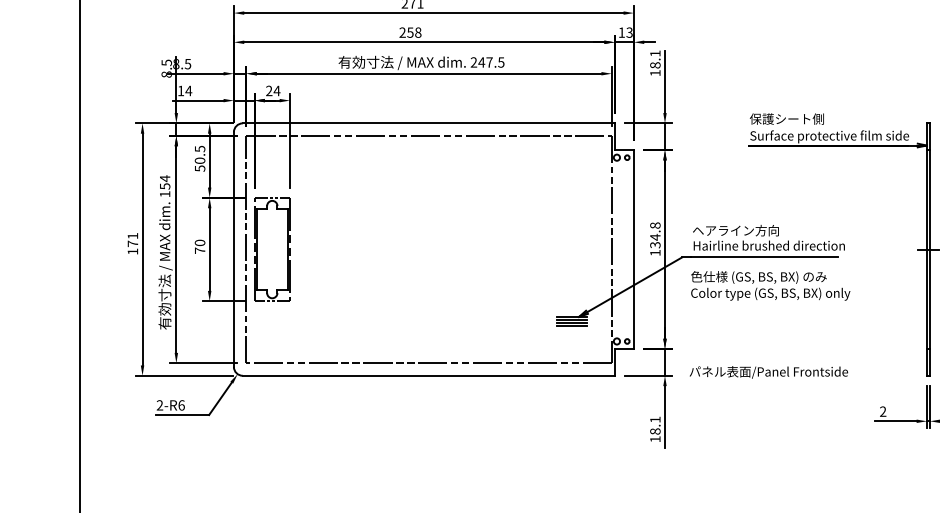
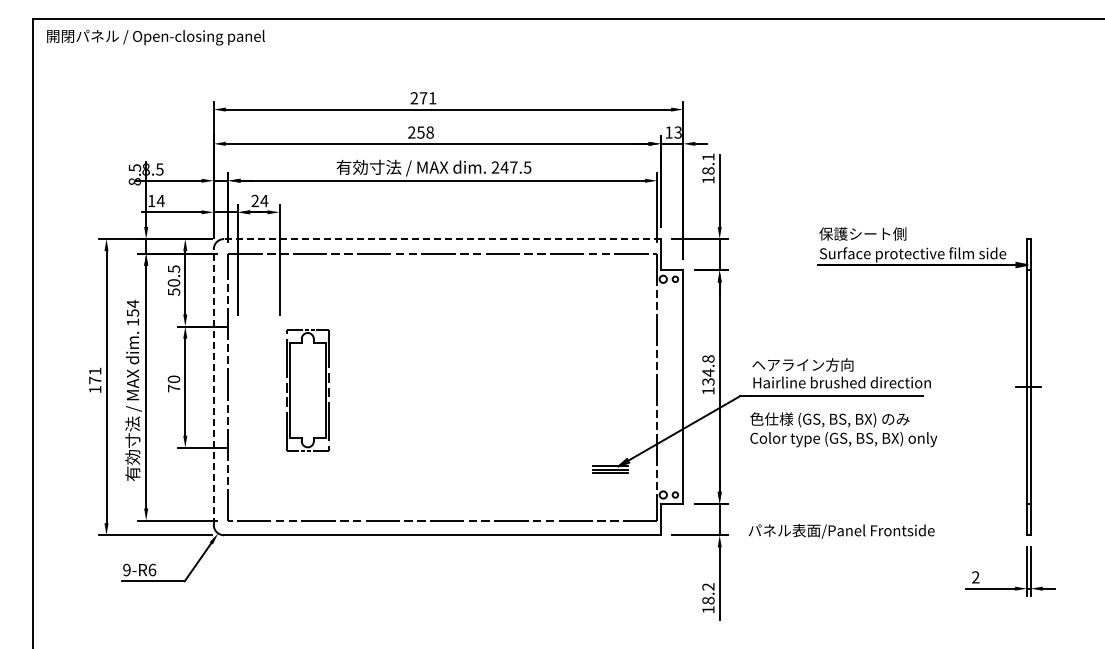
line: (427, 123) -> (441, 239), solid -> dashed
line: (233, 249) -> (213, 387), solid -> dashed
part: (272, 249) -> (307, 390), moved
line: (571, 325) -> (610, 476), removed
text: (159, 405) -> (126, 570), 2-R6 -> 9-R6
text: (655, 419) -> (708, 586), 18.1 -> 18.2

